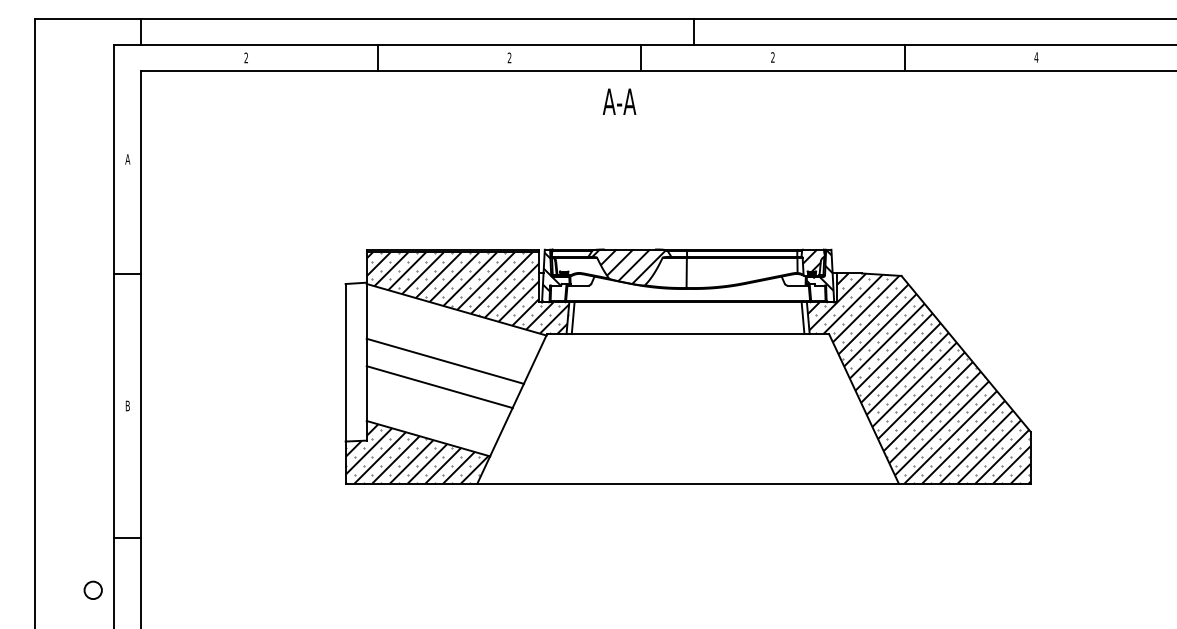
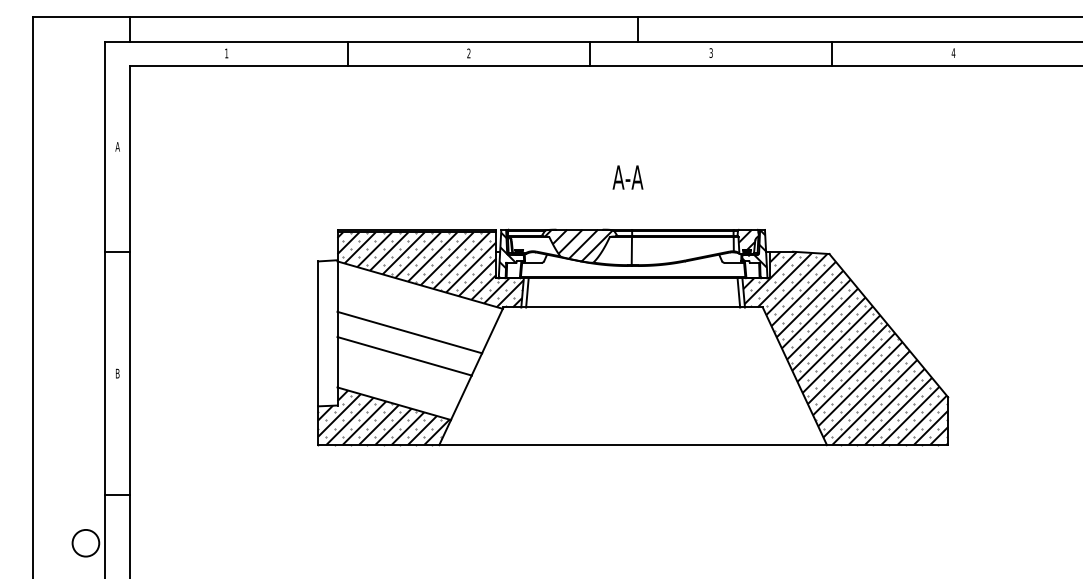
text: (245, 57) -> (225, 53), 2 -> 1
text: (772, 57) -> (710, 53), 2 -> 3
text: (619, 101) -> (627, 177), moved
circle: (92, 589) -> (85, 542), size x1.67

